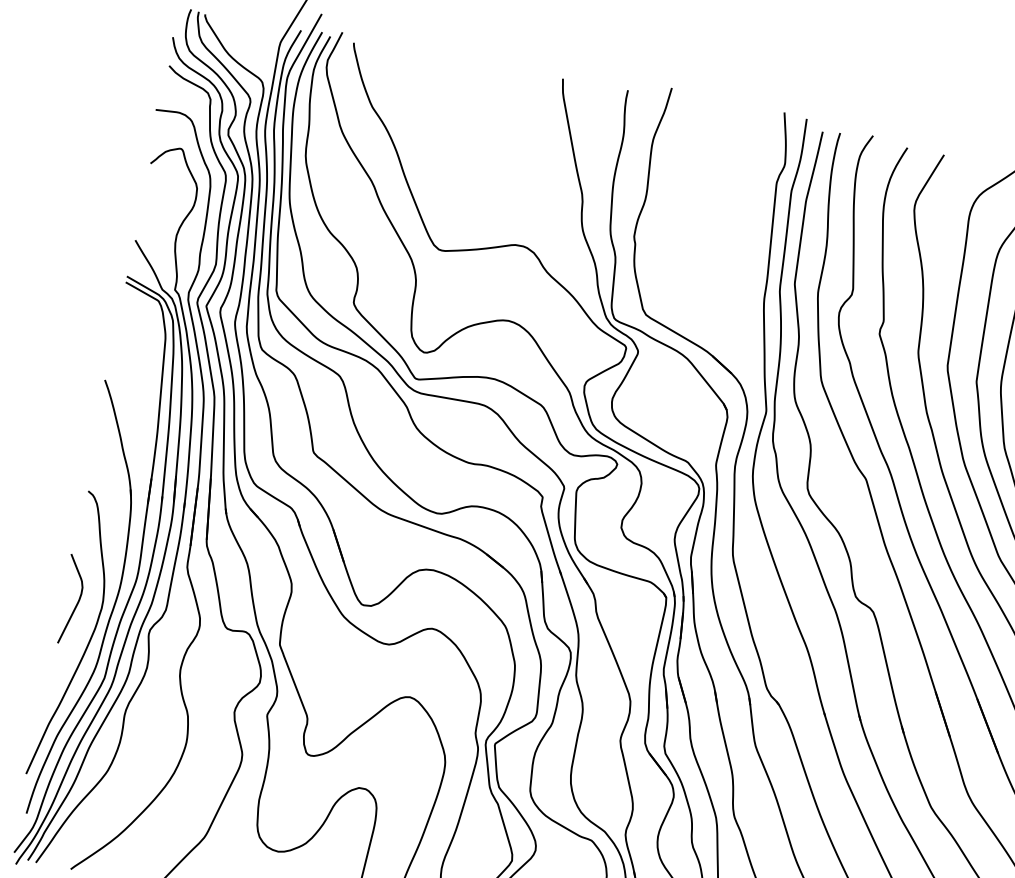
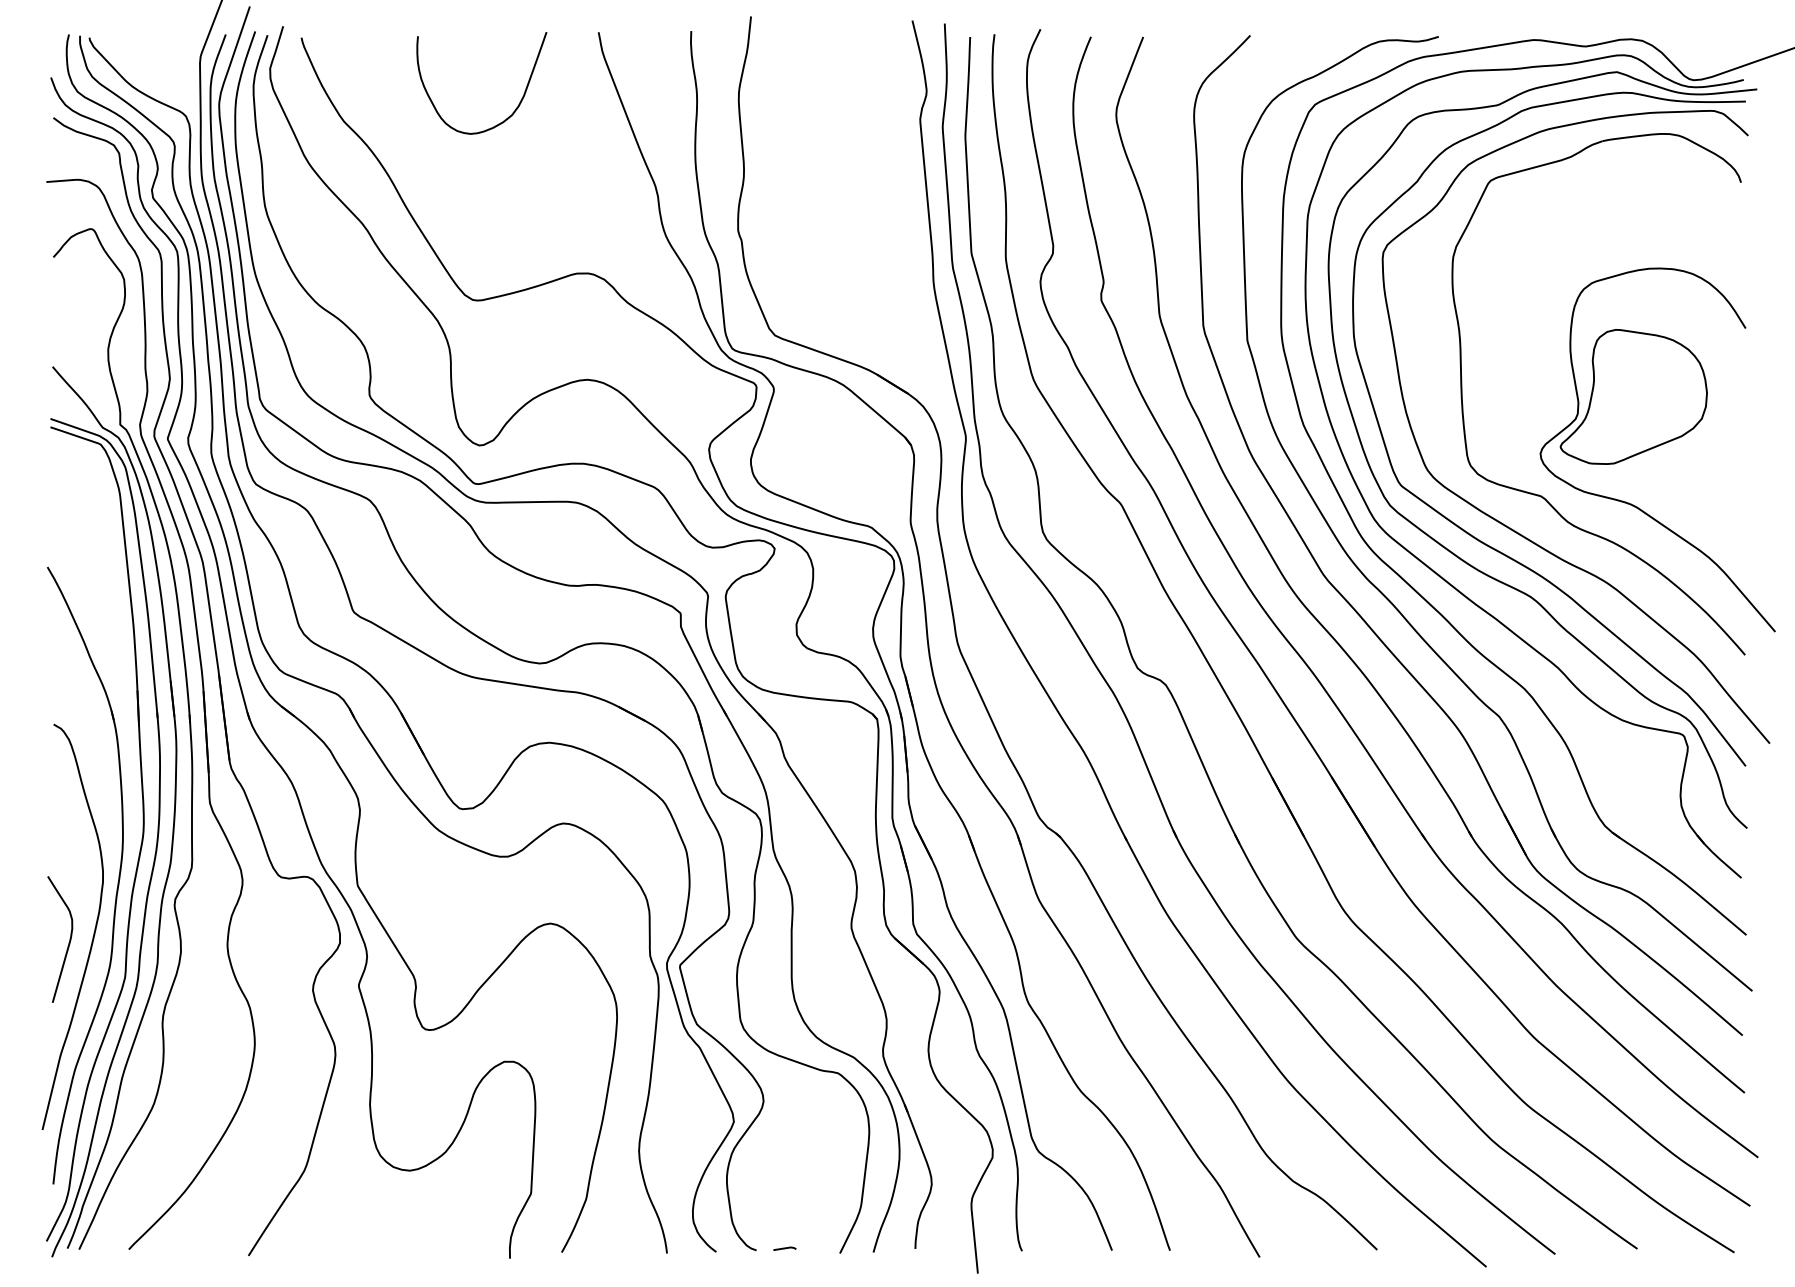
curve: (494, 121) -> (515, 108), added
curve: (76, 603) -> (68, 942), moved

